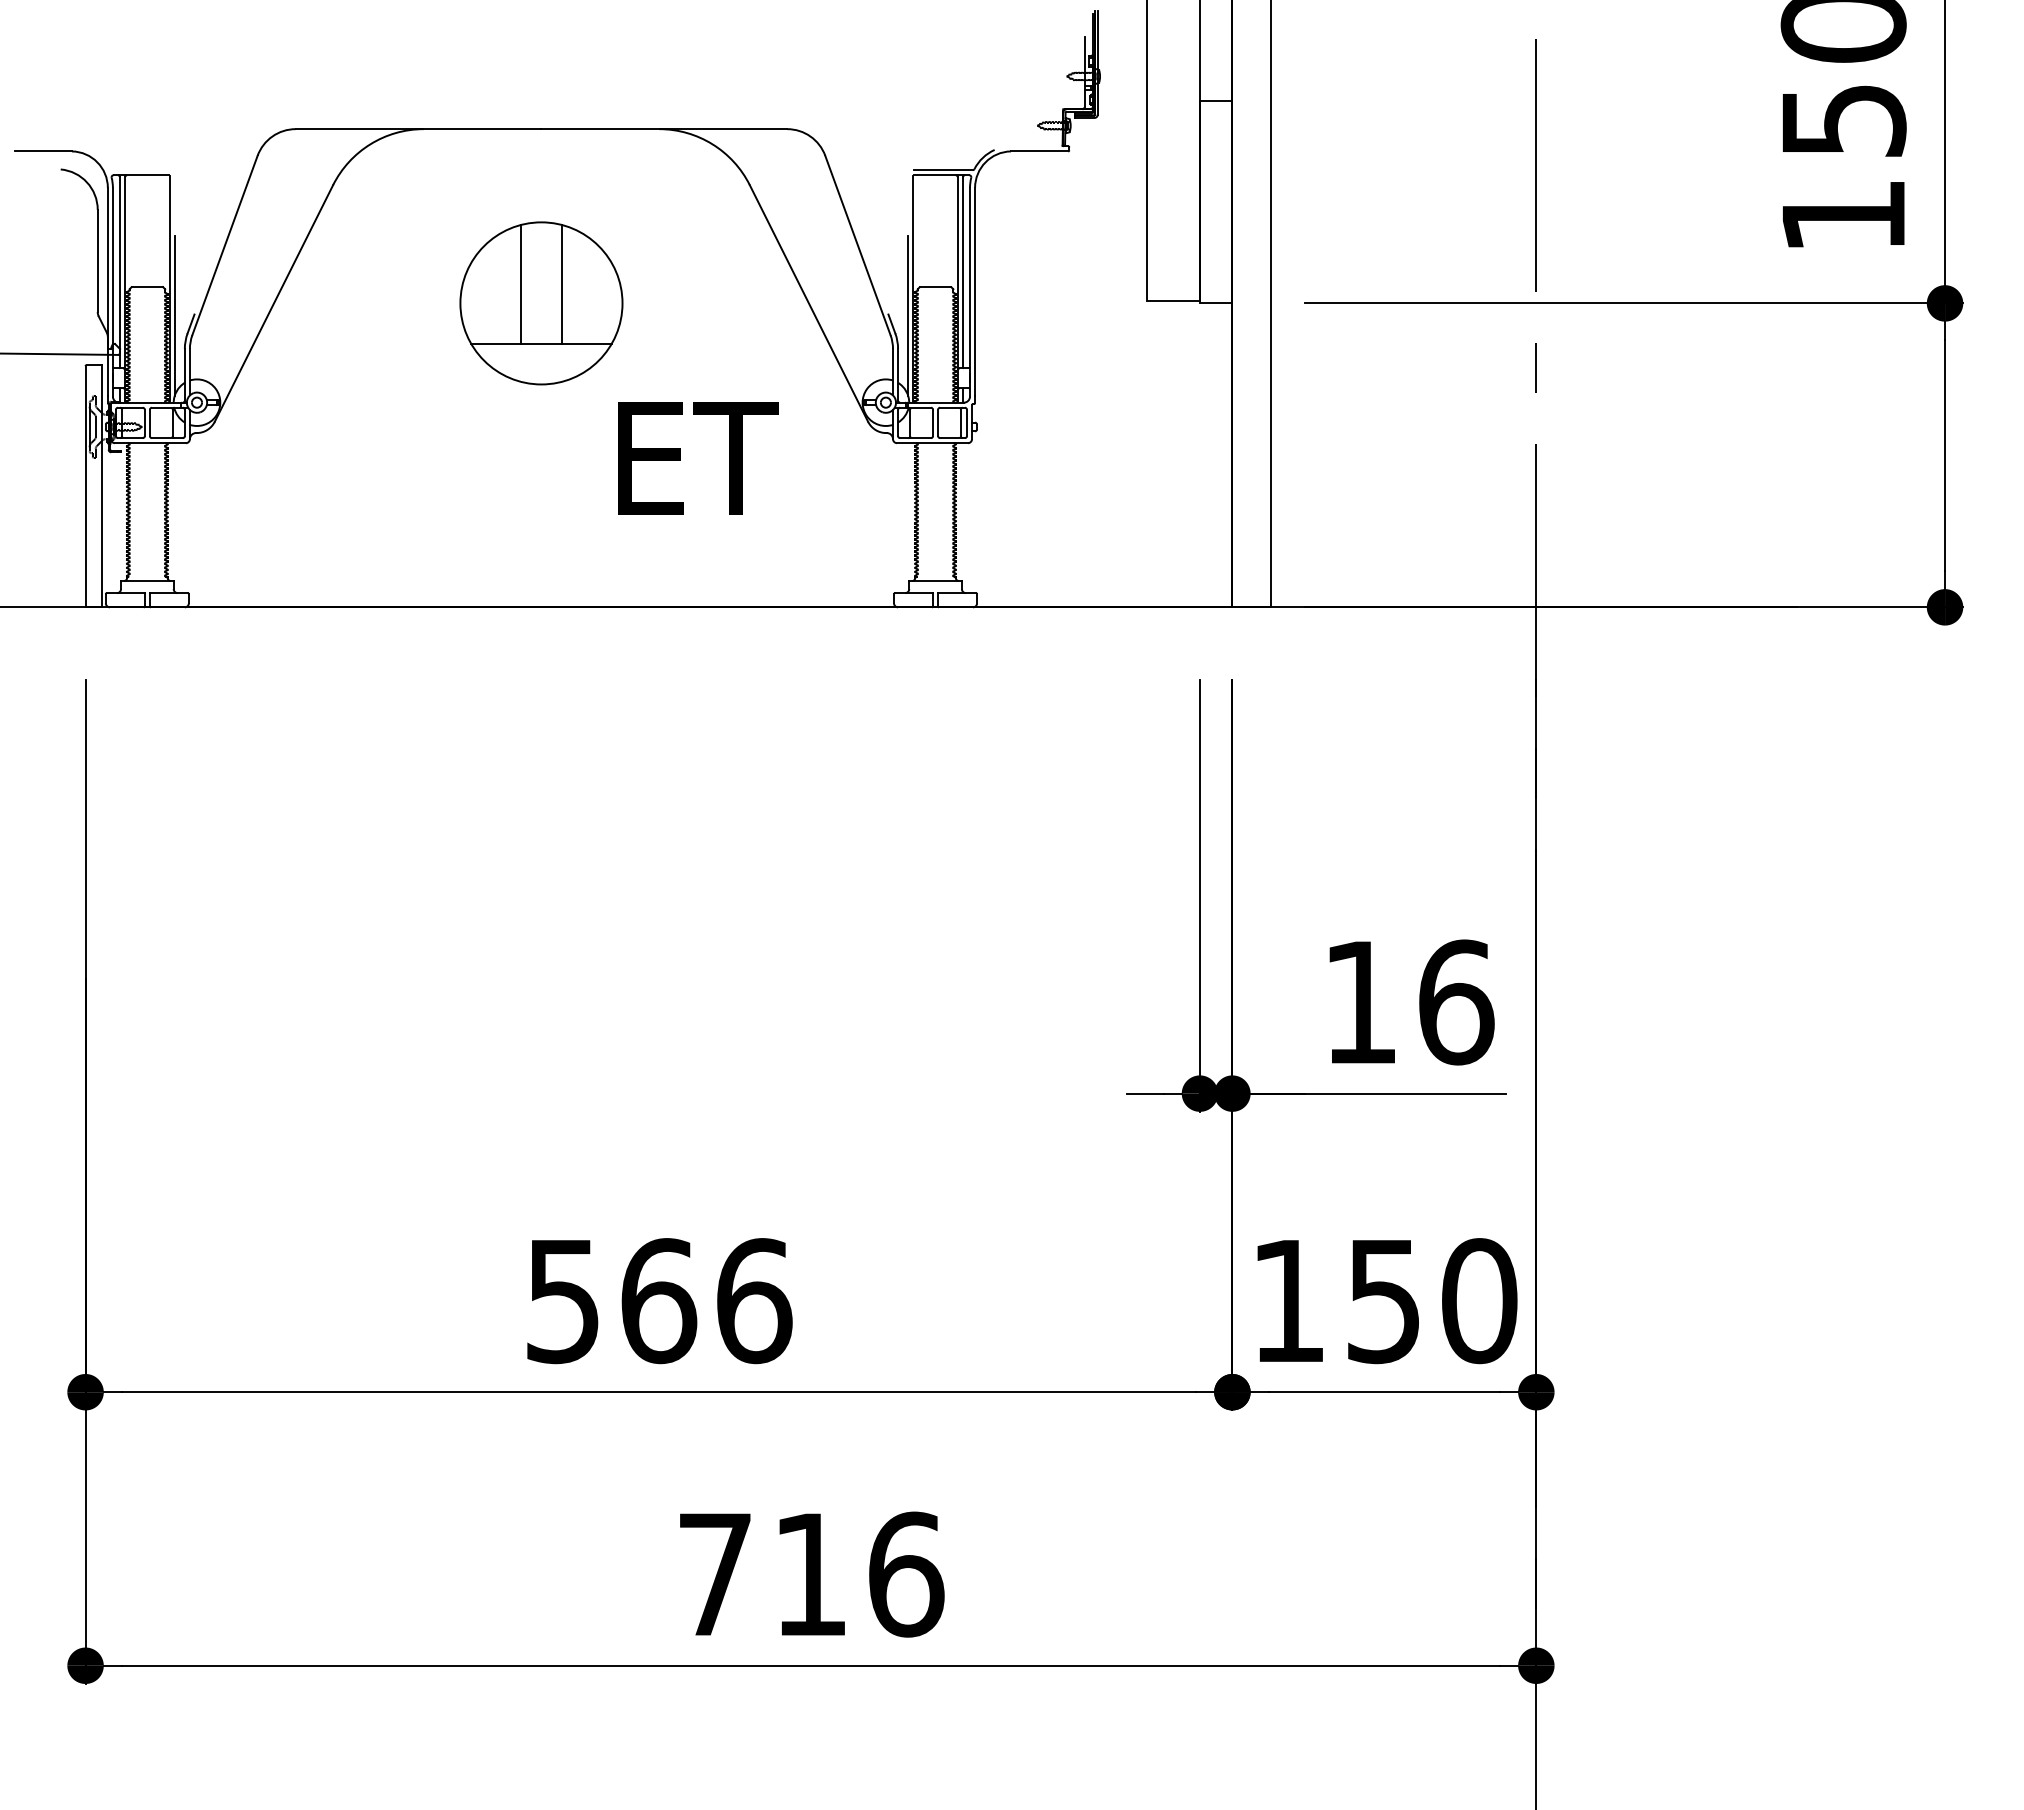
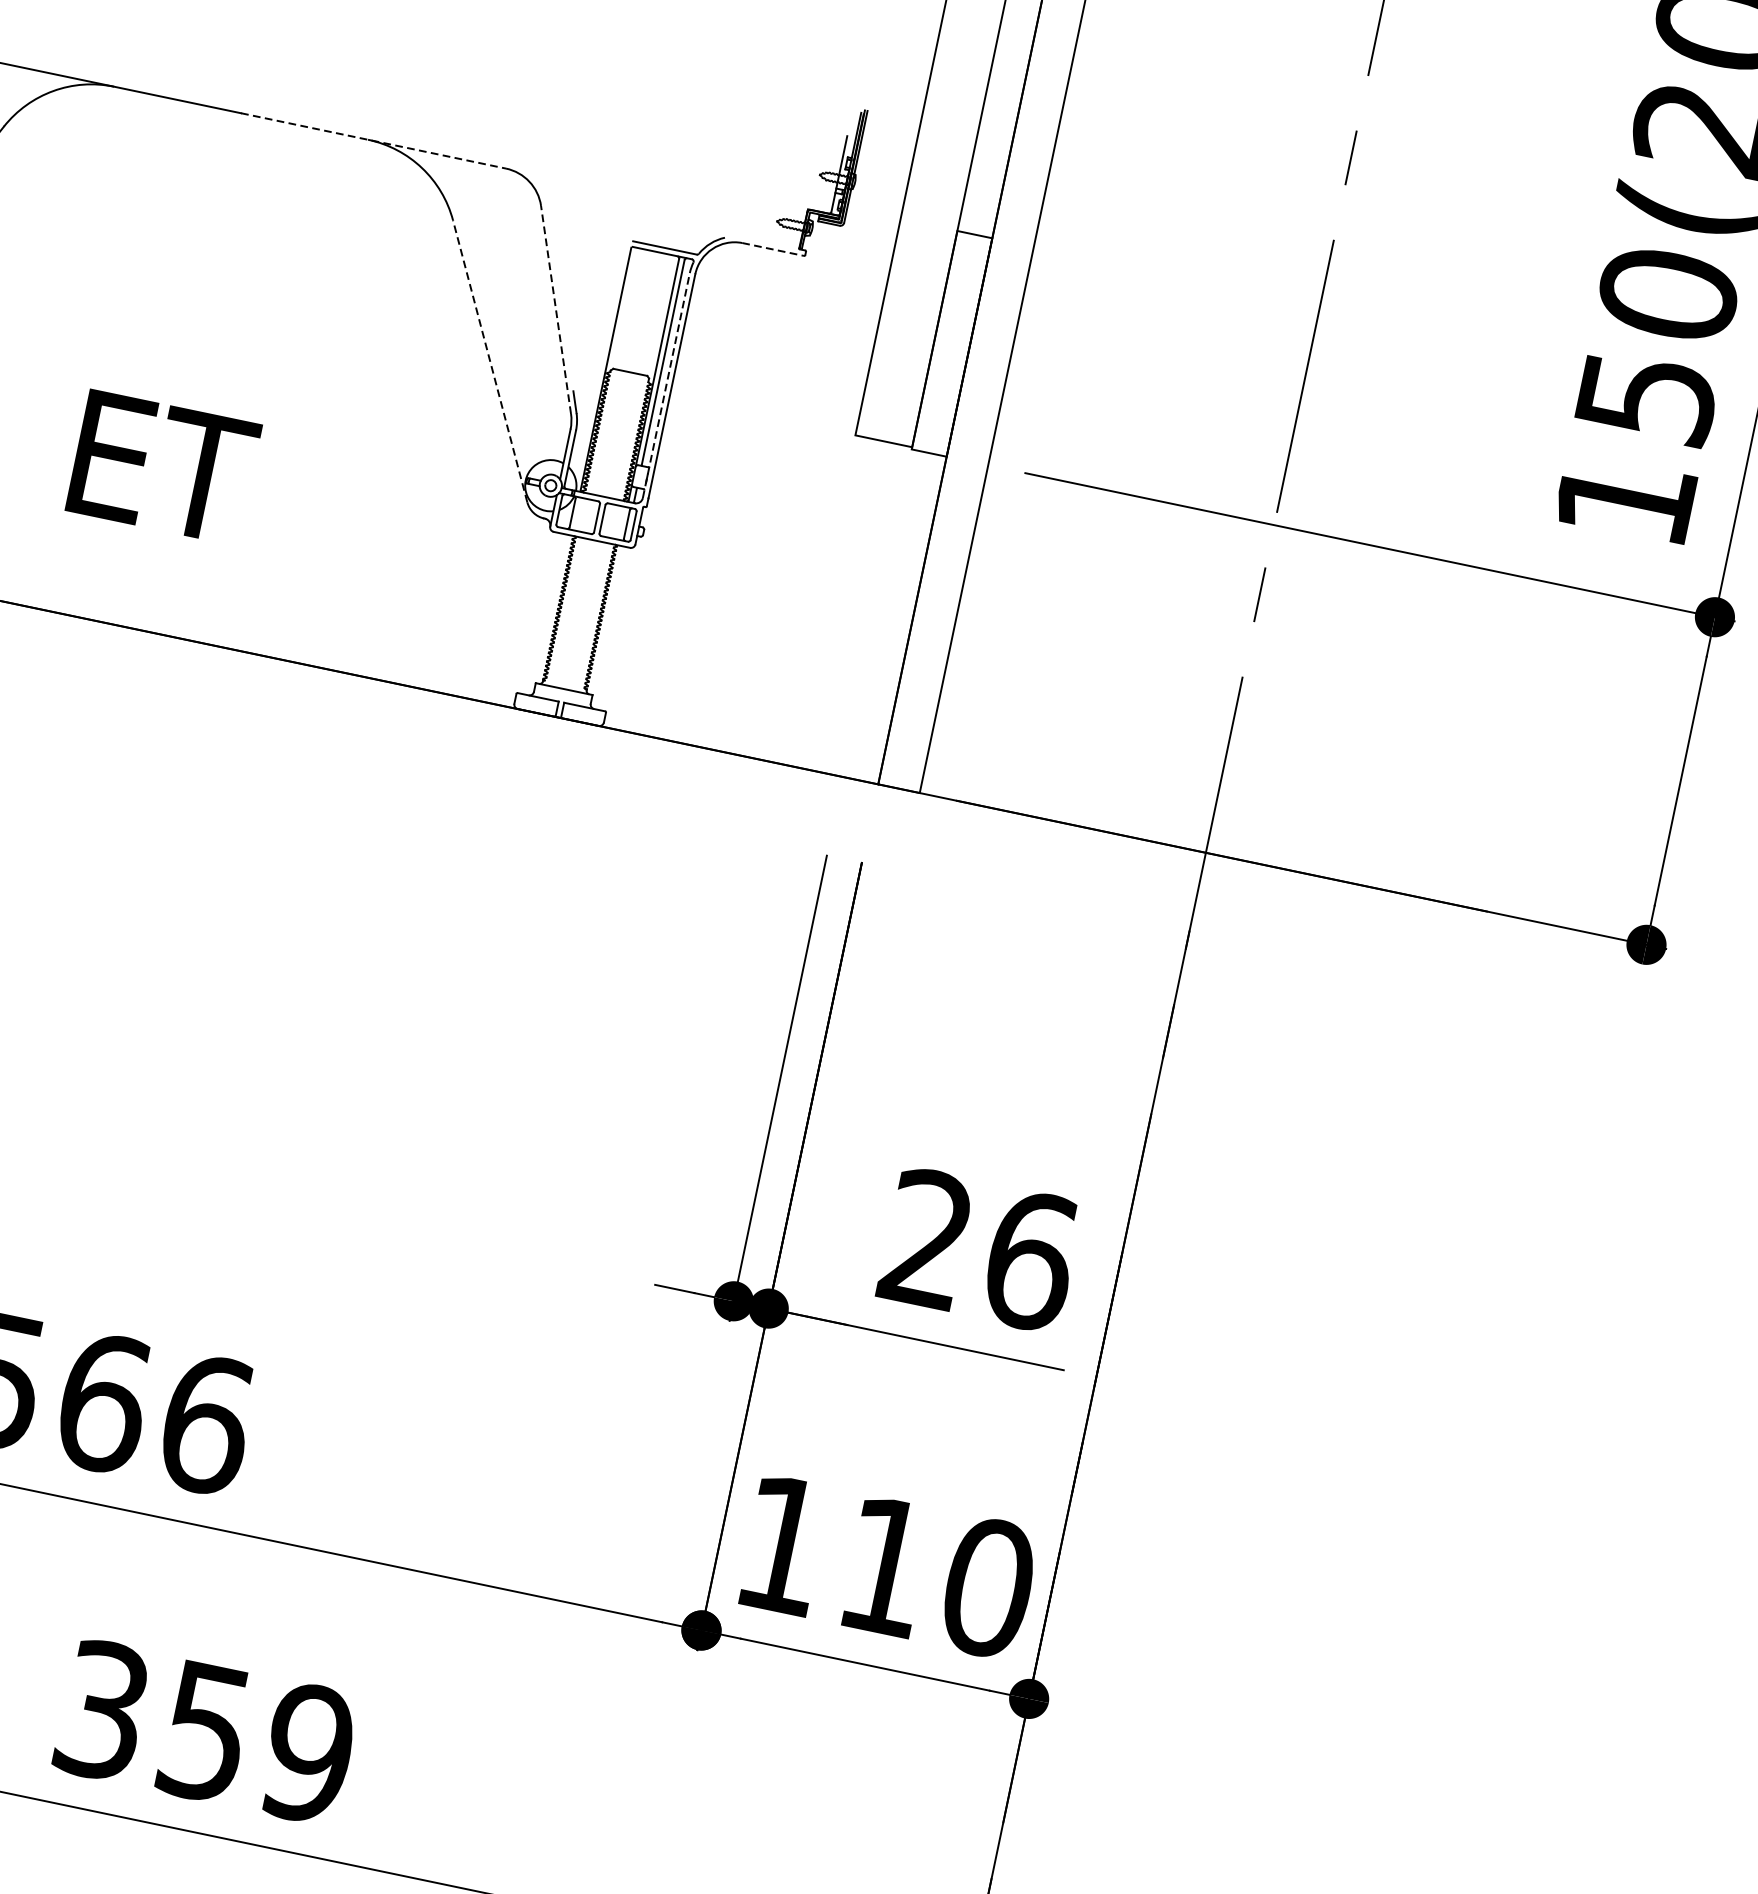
line: (664, 129) -> (373, 141), solid -> dashed
line: (1039, 151) -> (772, 249), solid -> dashed
line: (857, 245) -> (555, 309), solid -> dashed
line: (970, 291) -> (667, 384), solid -> dashed
part: (541, 303) -> (201, 301), removed
line: (808, 303) -> (489, 361), solid -> dashed
line: (908, 315) -> (594, 396), removed
text: (698, 458) -> (163, 467), moved
text: (1359, 1001) -> (926, 1237), 16 -> 26
text: (1383, 1302) -> (884, 1567), 150 -> 110
text: (811, 1574) -> (206, 1732), 716 -> 359

